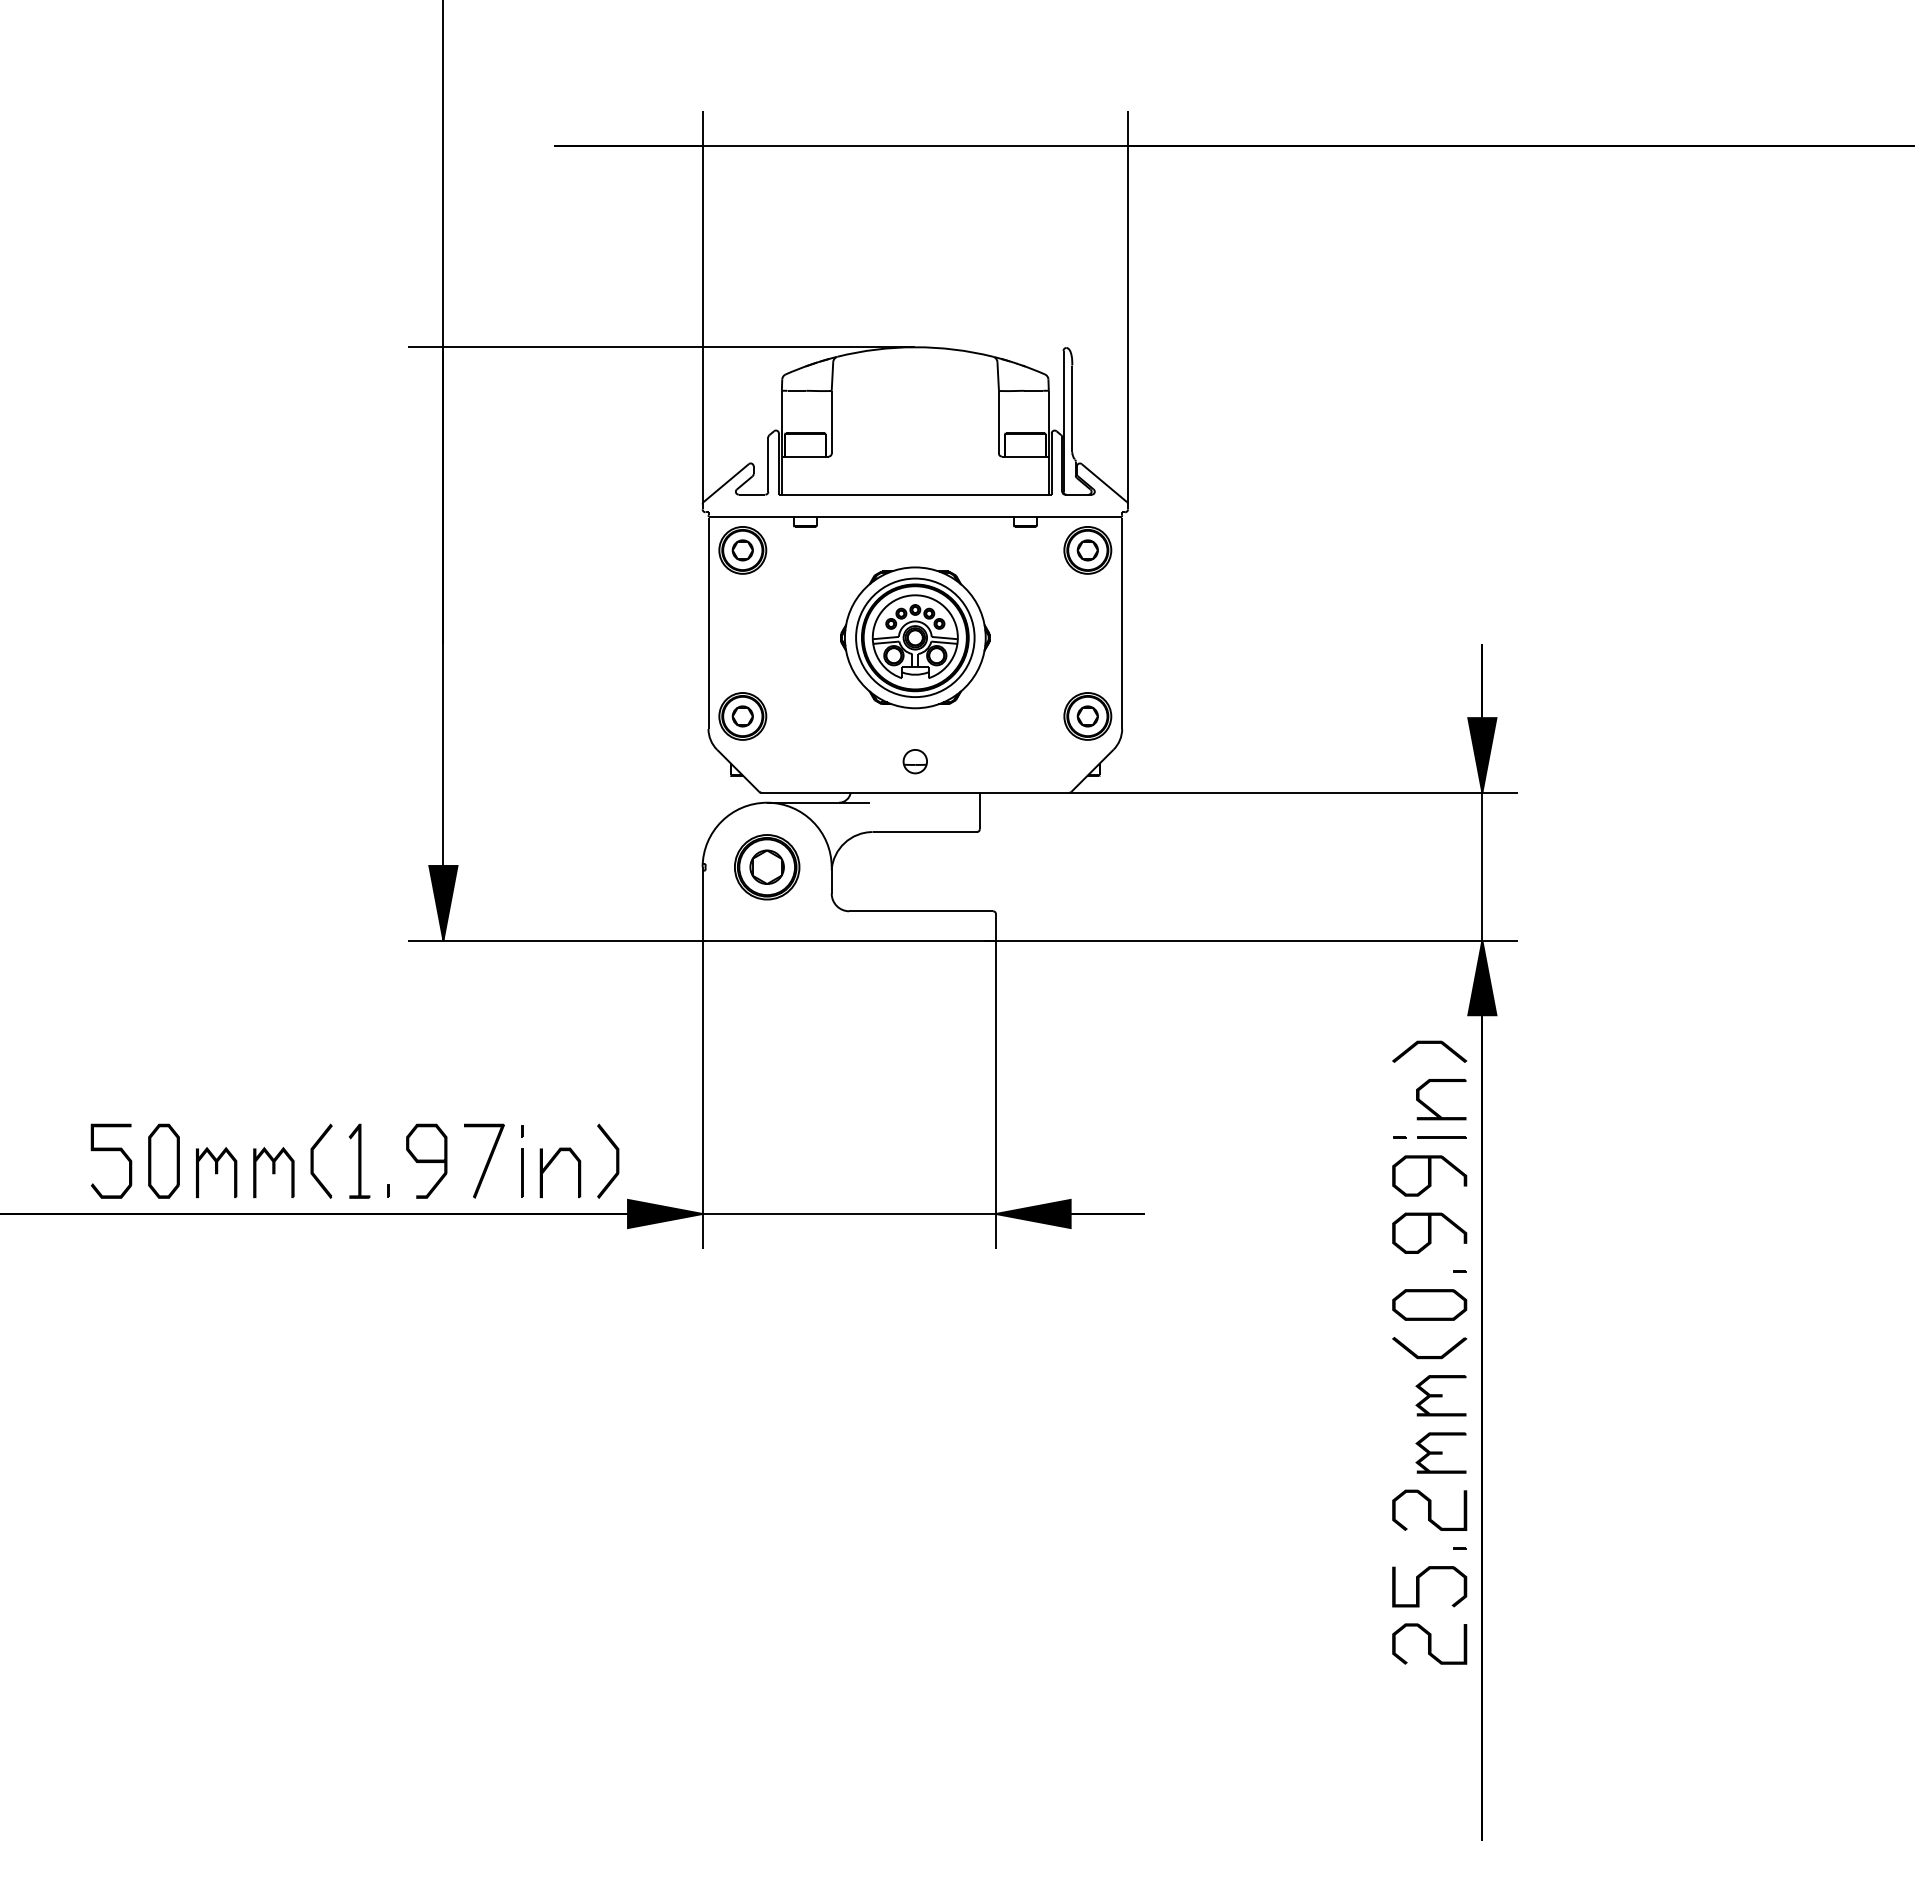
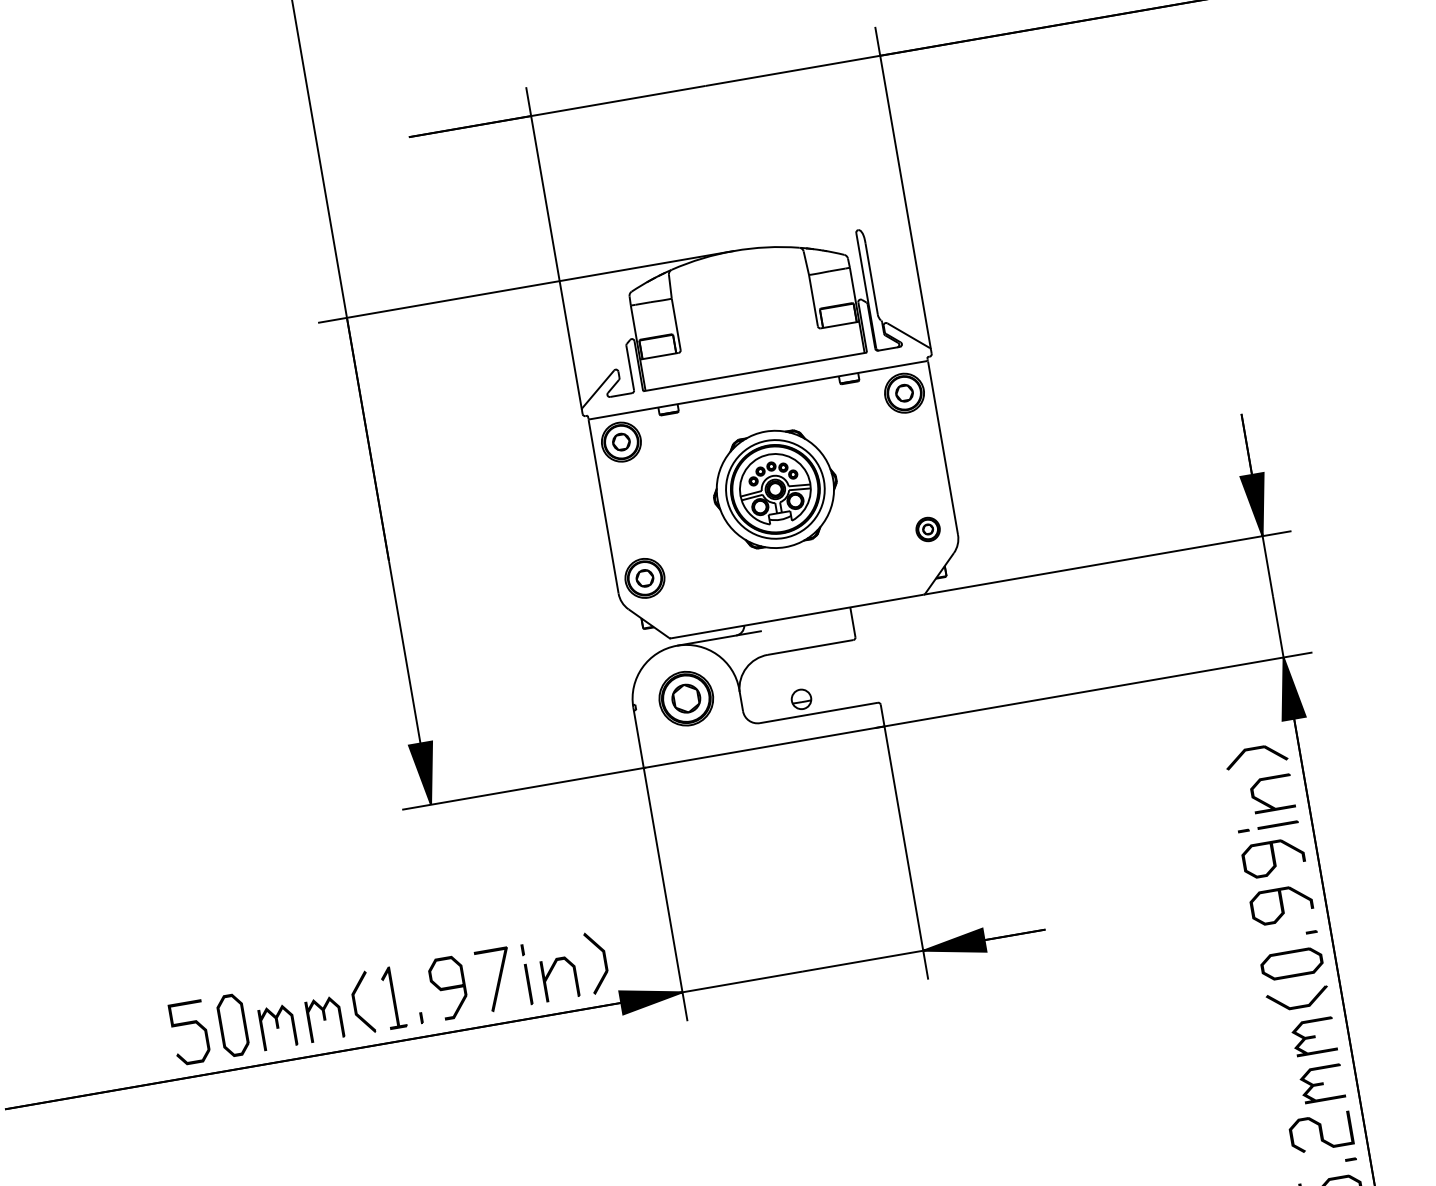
part: (1087, 716) -> (927, 529), size x0.6
part: (914, 761) -> (800, 699), moved

